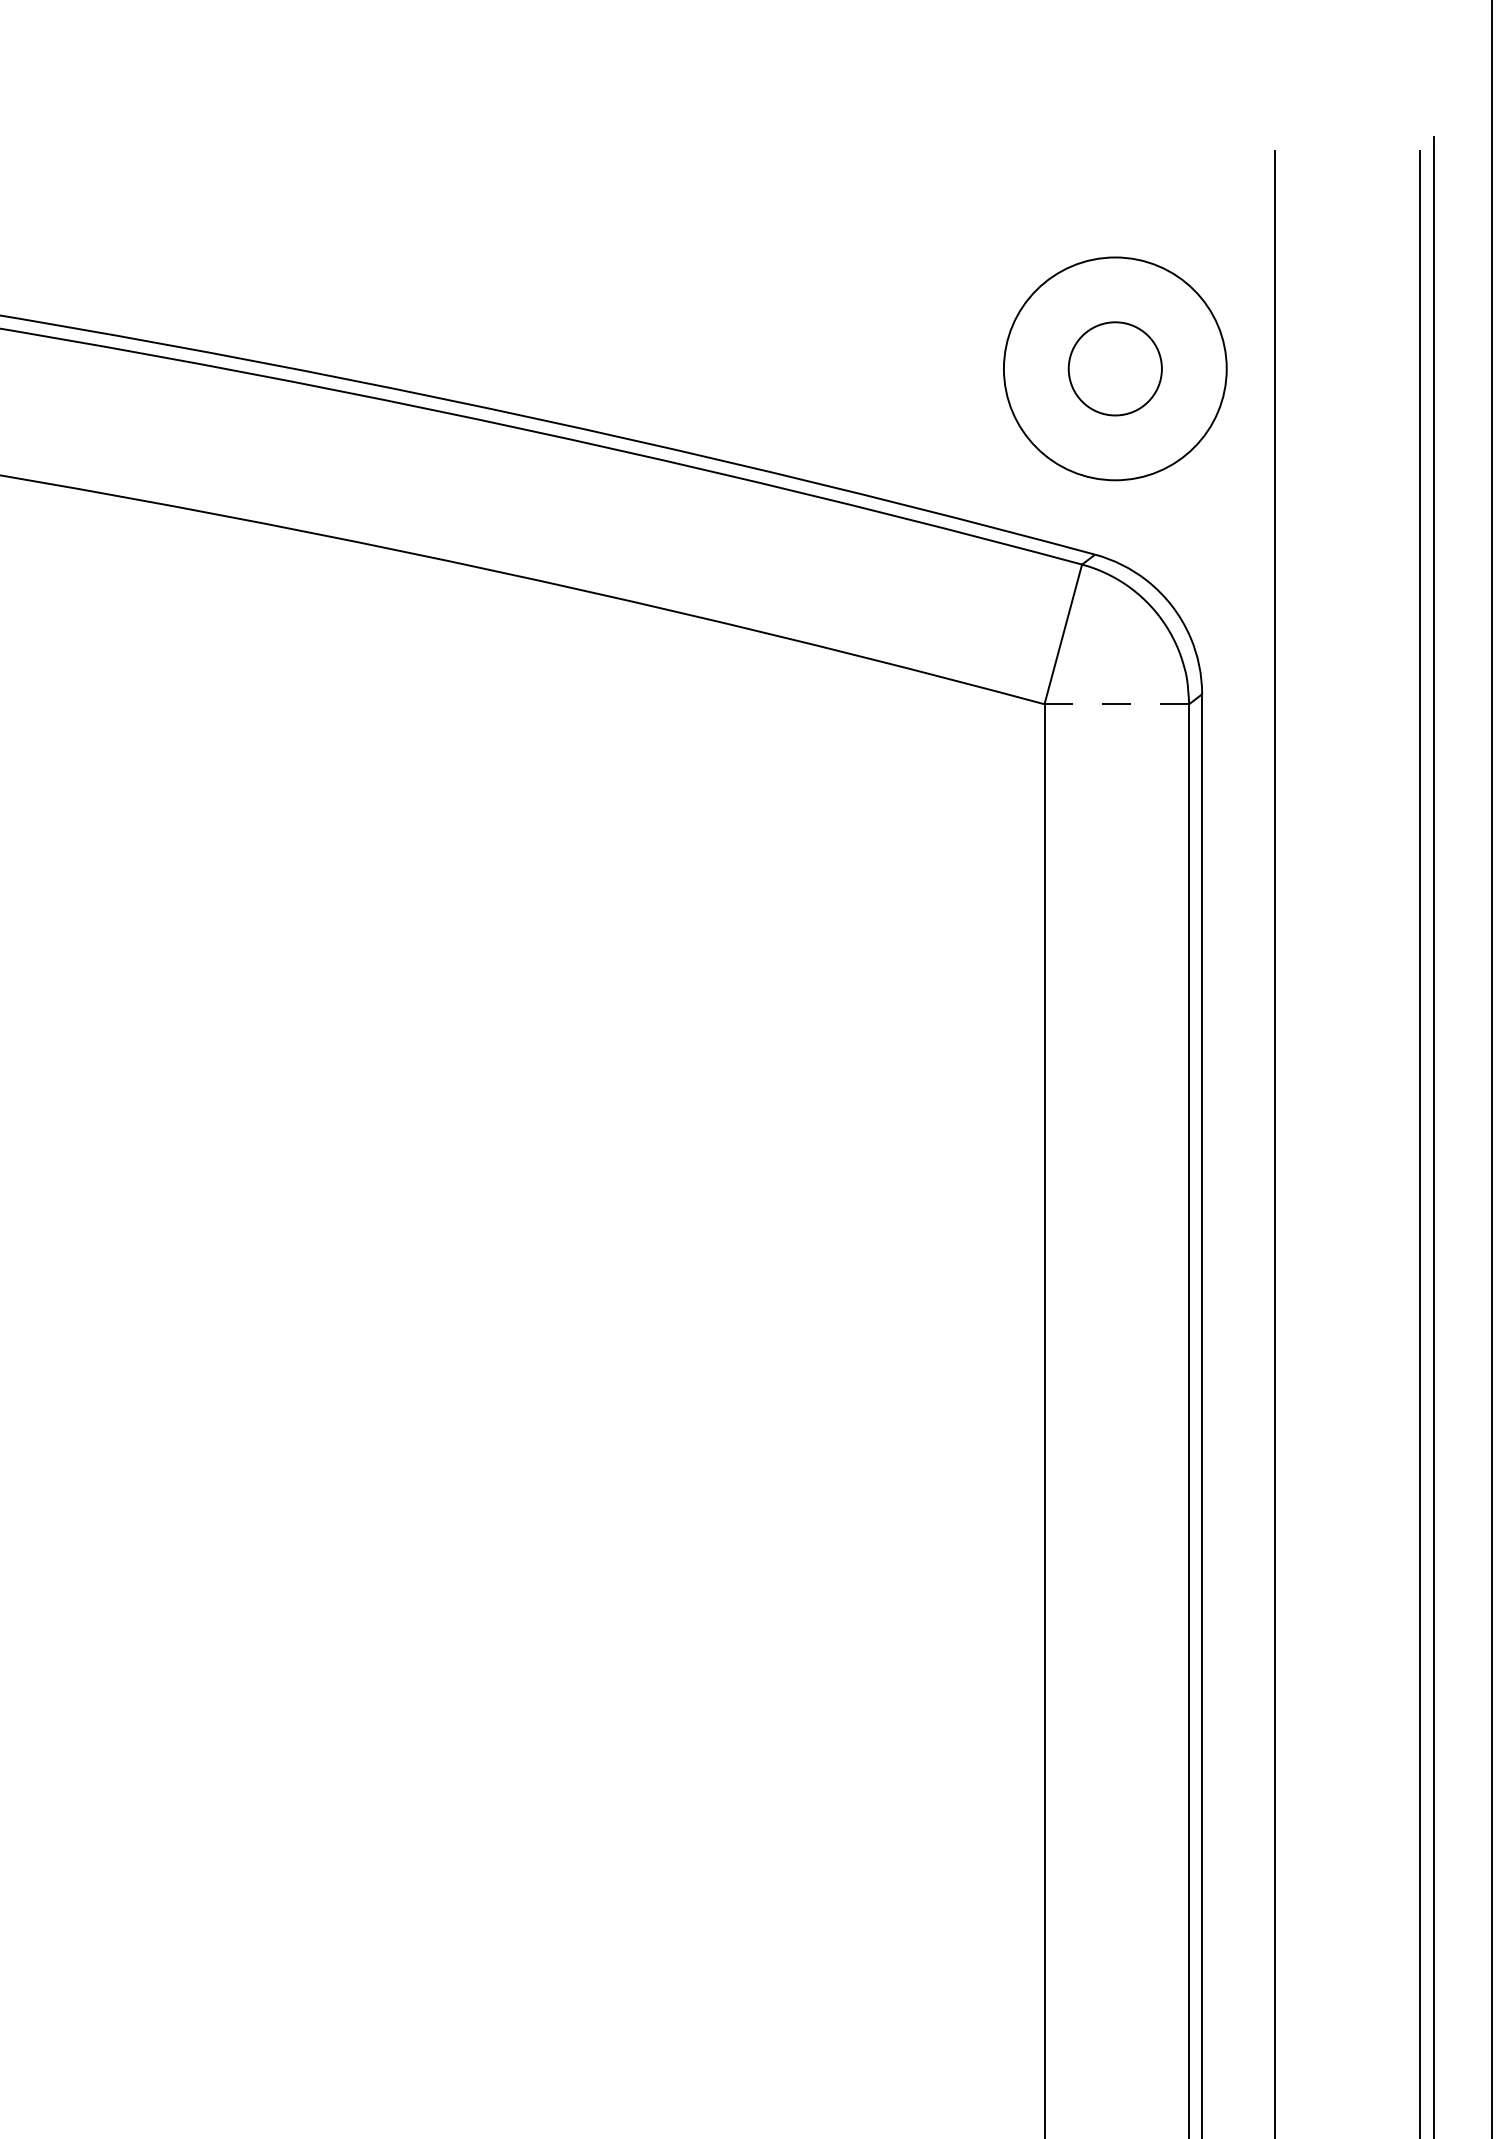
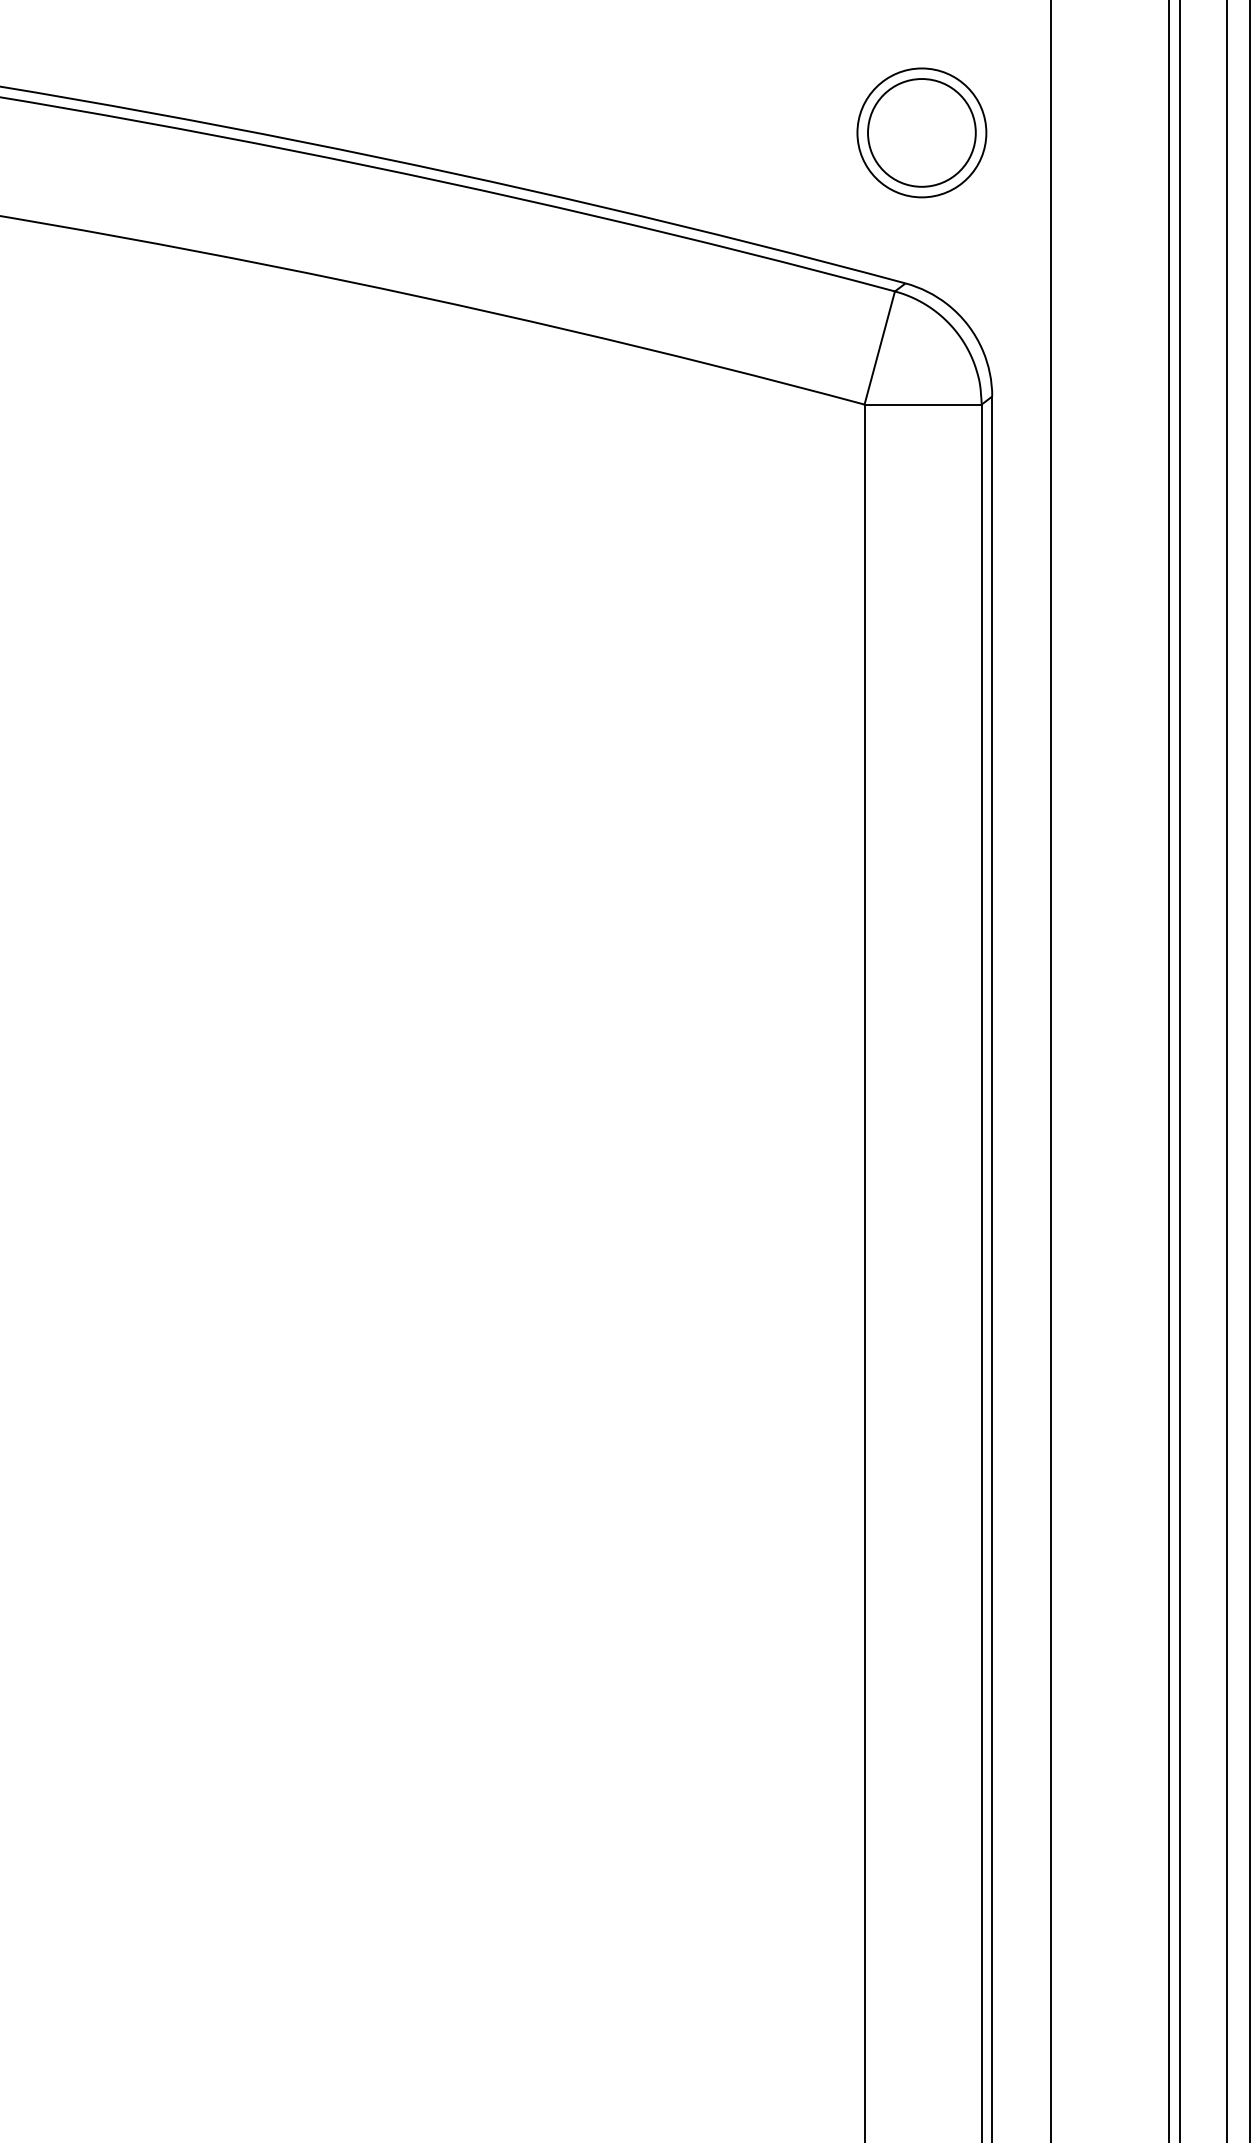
circle: (1114, 368) -> (921, 132), size x0.71
circle: (1114, 368) -> (921, 132), size x1.43
line: (1117, 704) -> (923, 404), dashed -> solid

